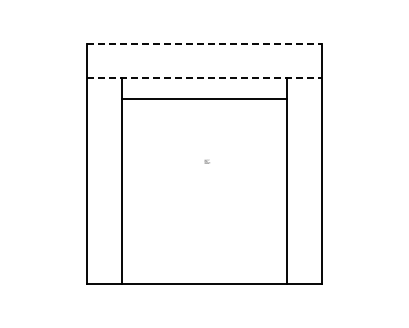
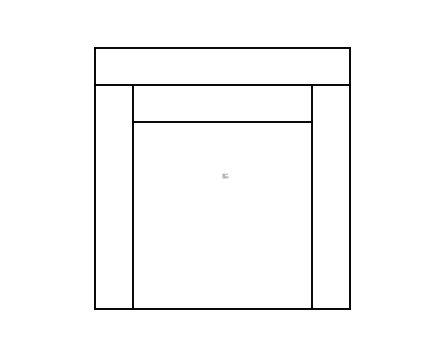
line: (204, 43) -> (222, 47), dashed -> solid
line: (204, 78) -> (222, 85), dashed -> solid
line: (204, 99) -> (222, 122), moved

